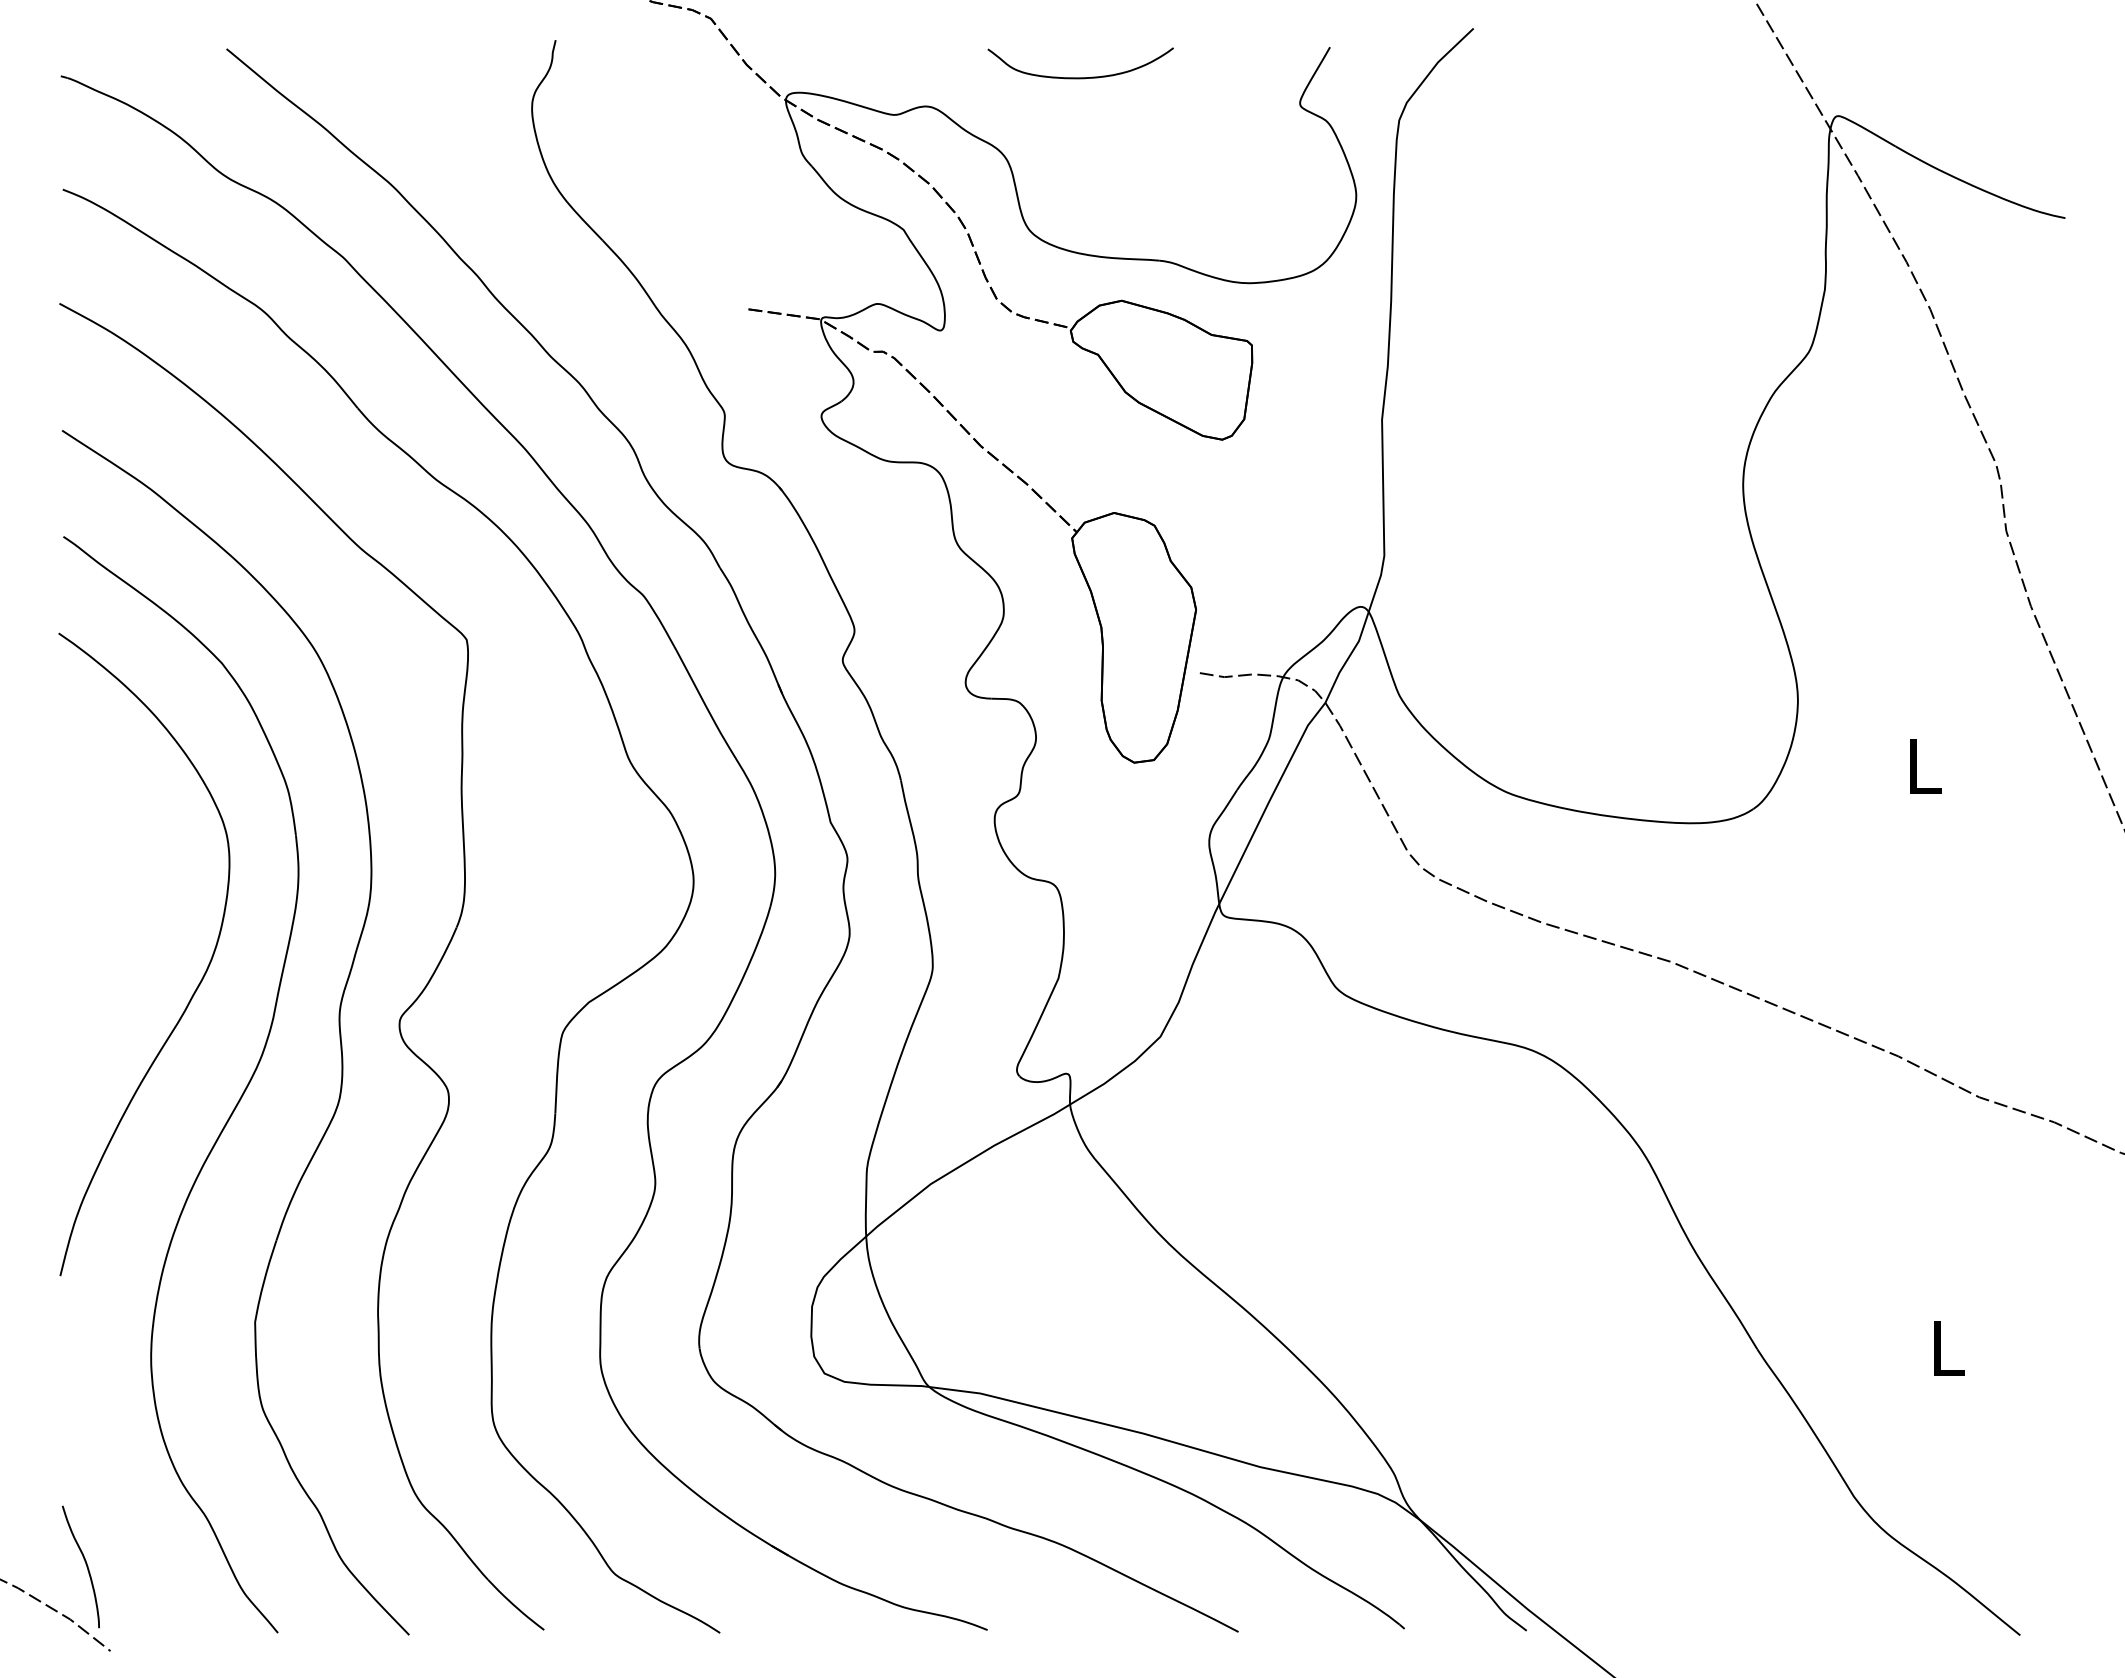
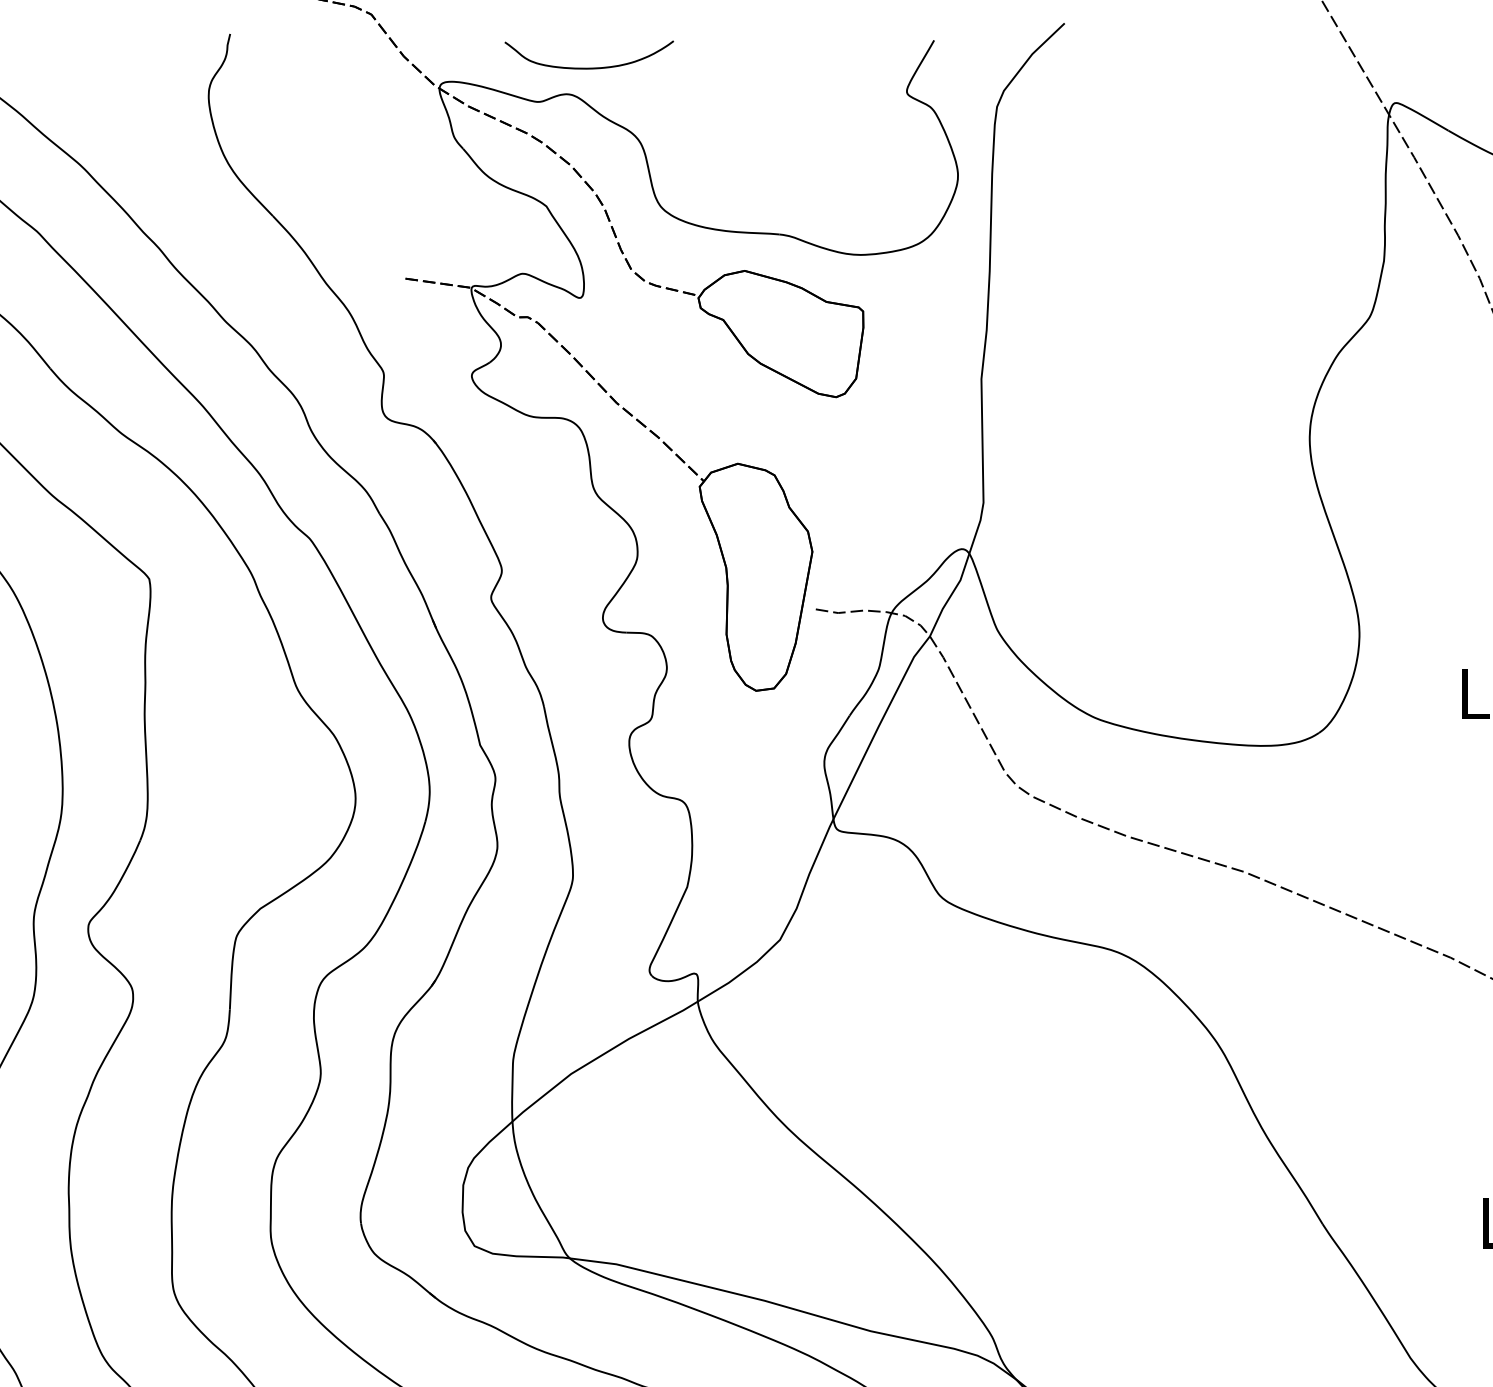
curve: (1080, 77) -> (589, 67), moved

